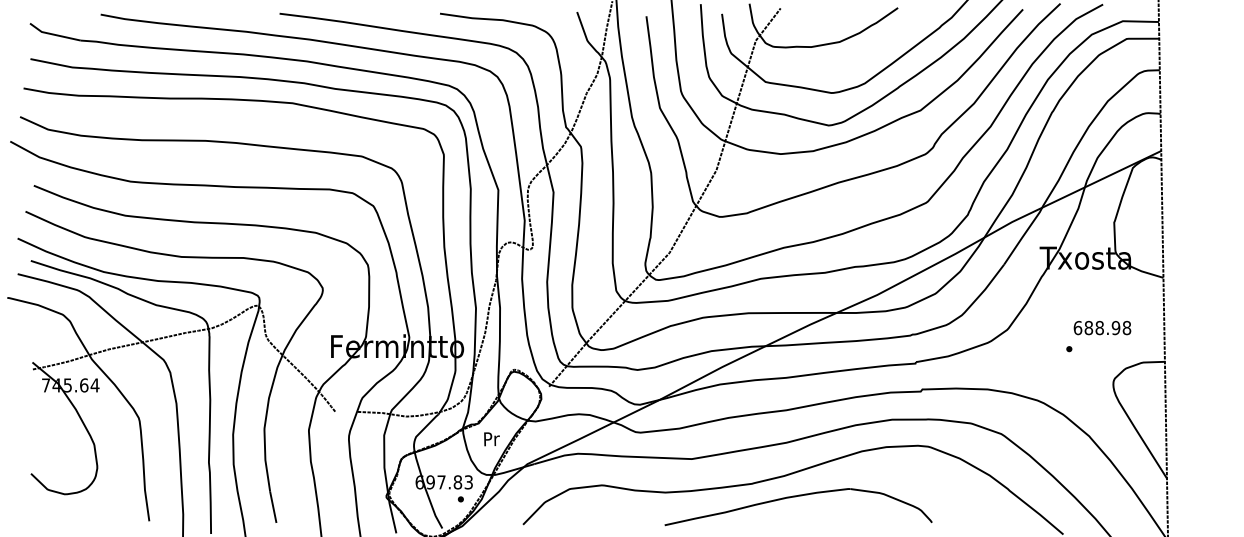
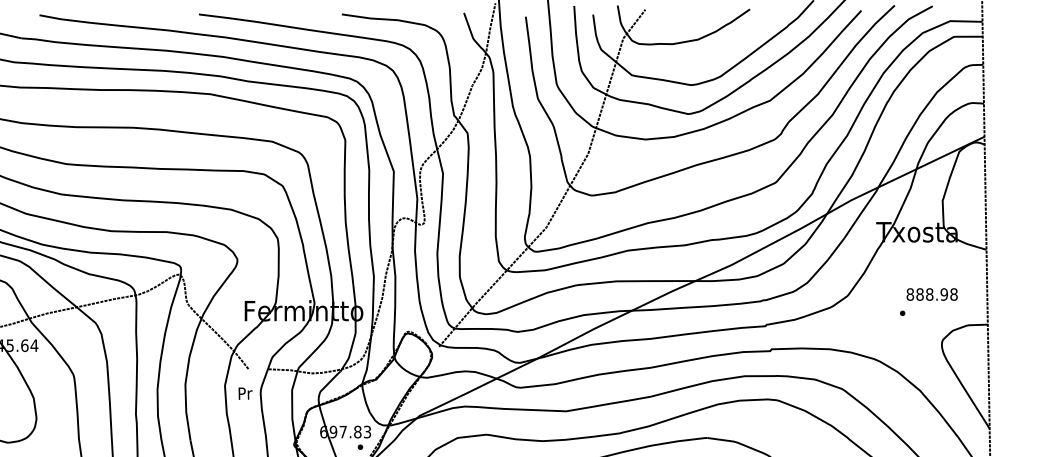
text: (1077, 327) -> (909, 294), 688.98 -> 888.98
text: (491, 439) -> (245, 393), moved

